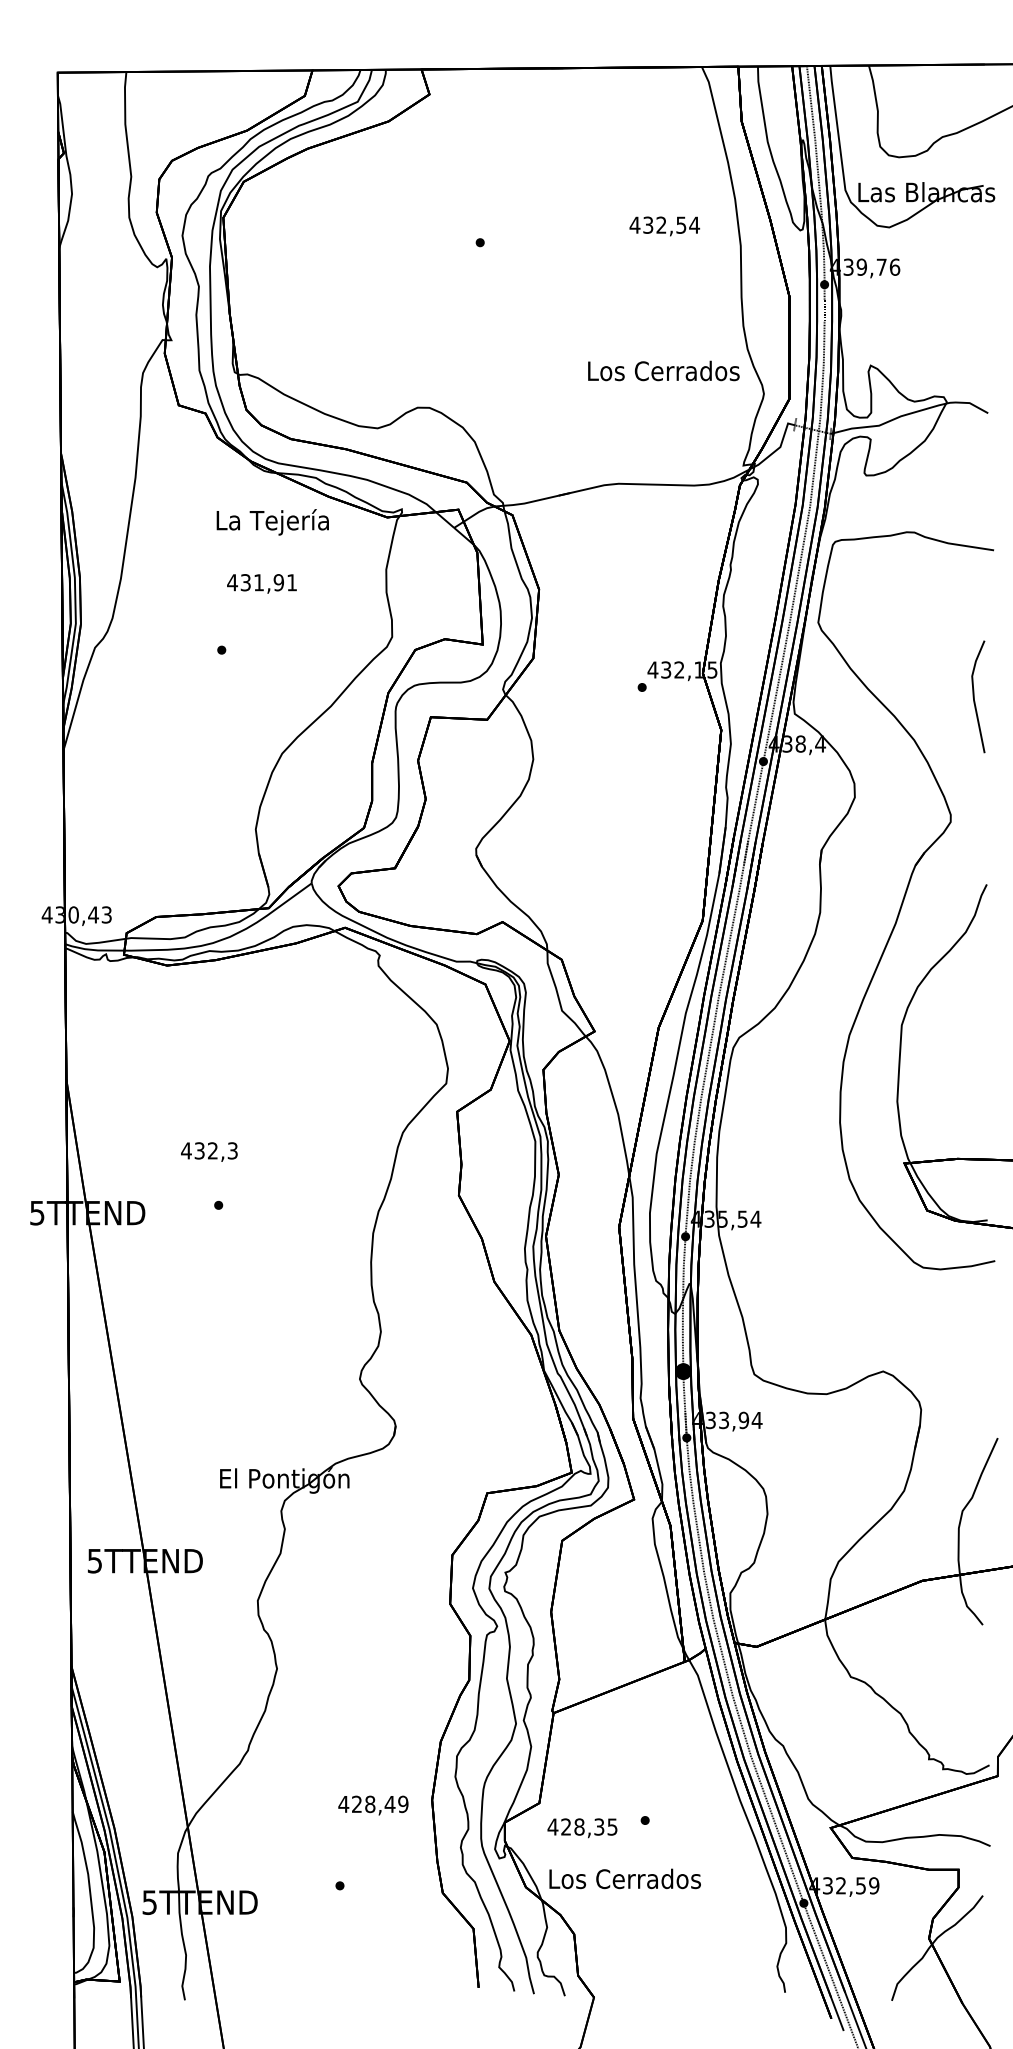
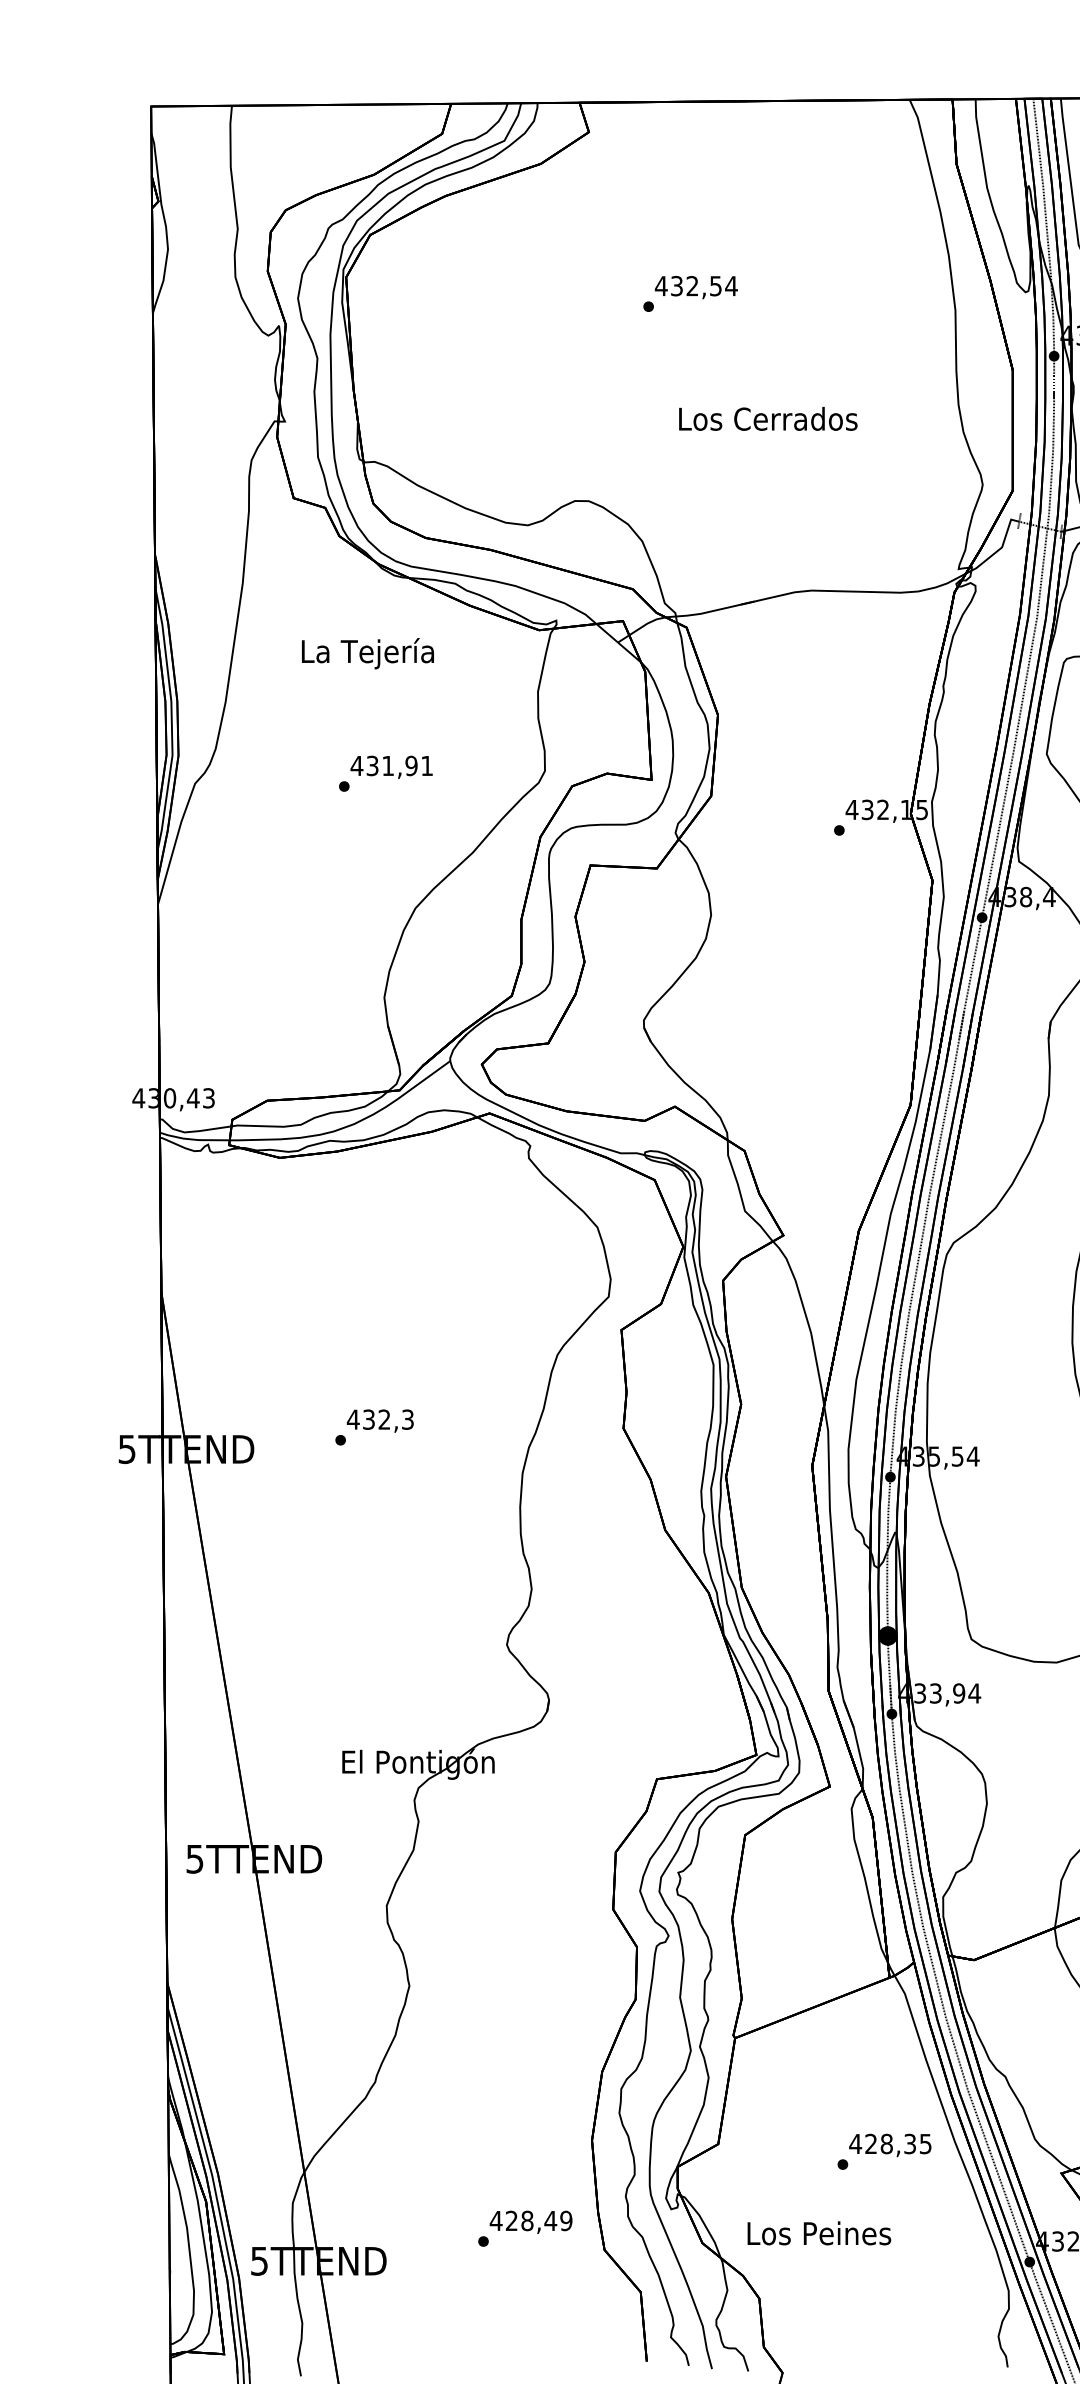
text: (664, 226) -> (696, 287), moved
text: (663, 370) -> (767, 418), moved
text: (272, 522) -> (367, 653), moved
text: (261, 583) -> (391, 766), moved
text: (209, 1151) -> (380, 1420), moved
text: (373, 1805) -> (531, 2222), moved
text: (582, 1828) -> (890, 2145), moved
text: (624, 1878) -> (818, 2232), Los Cerrados -> Los Peines

